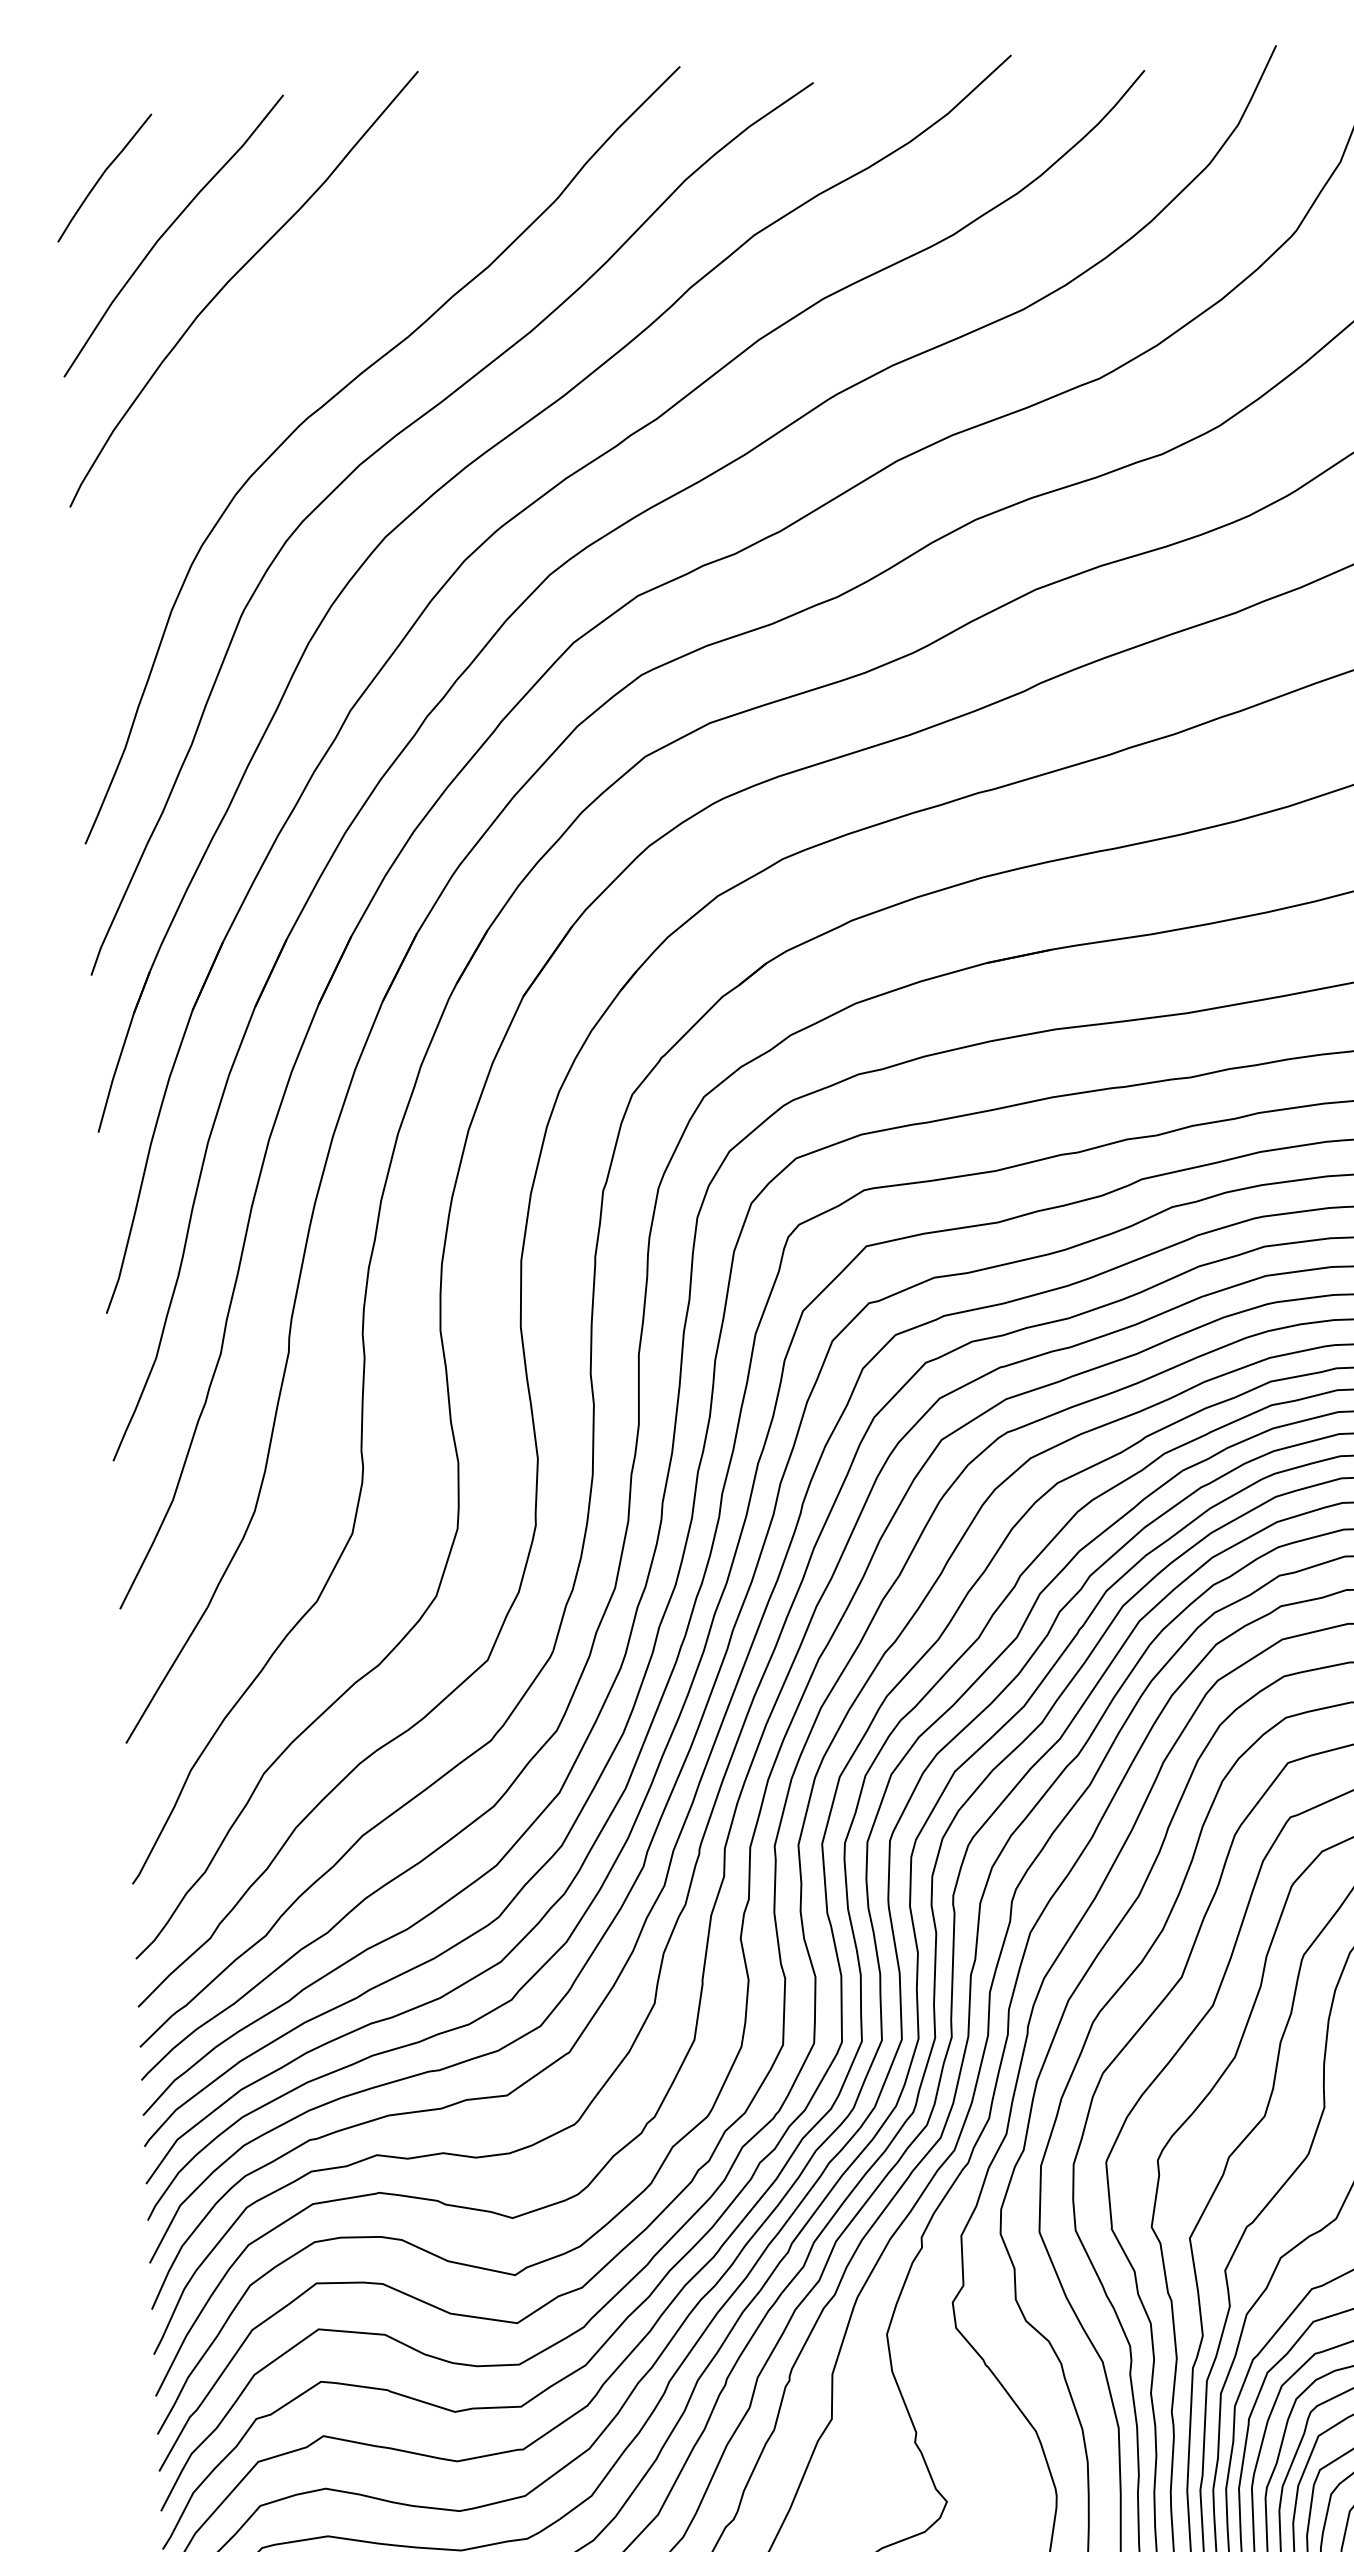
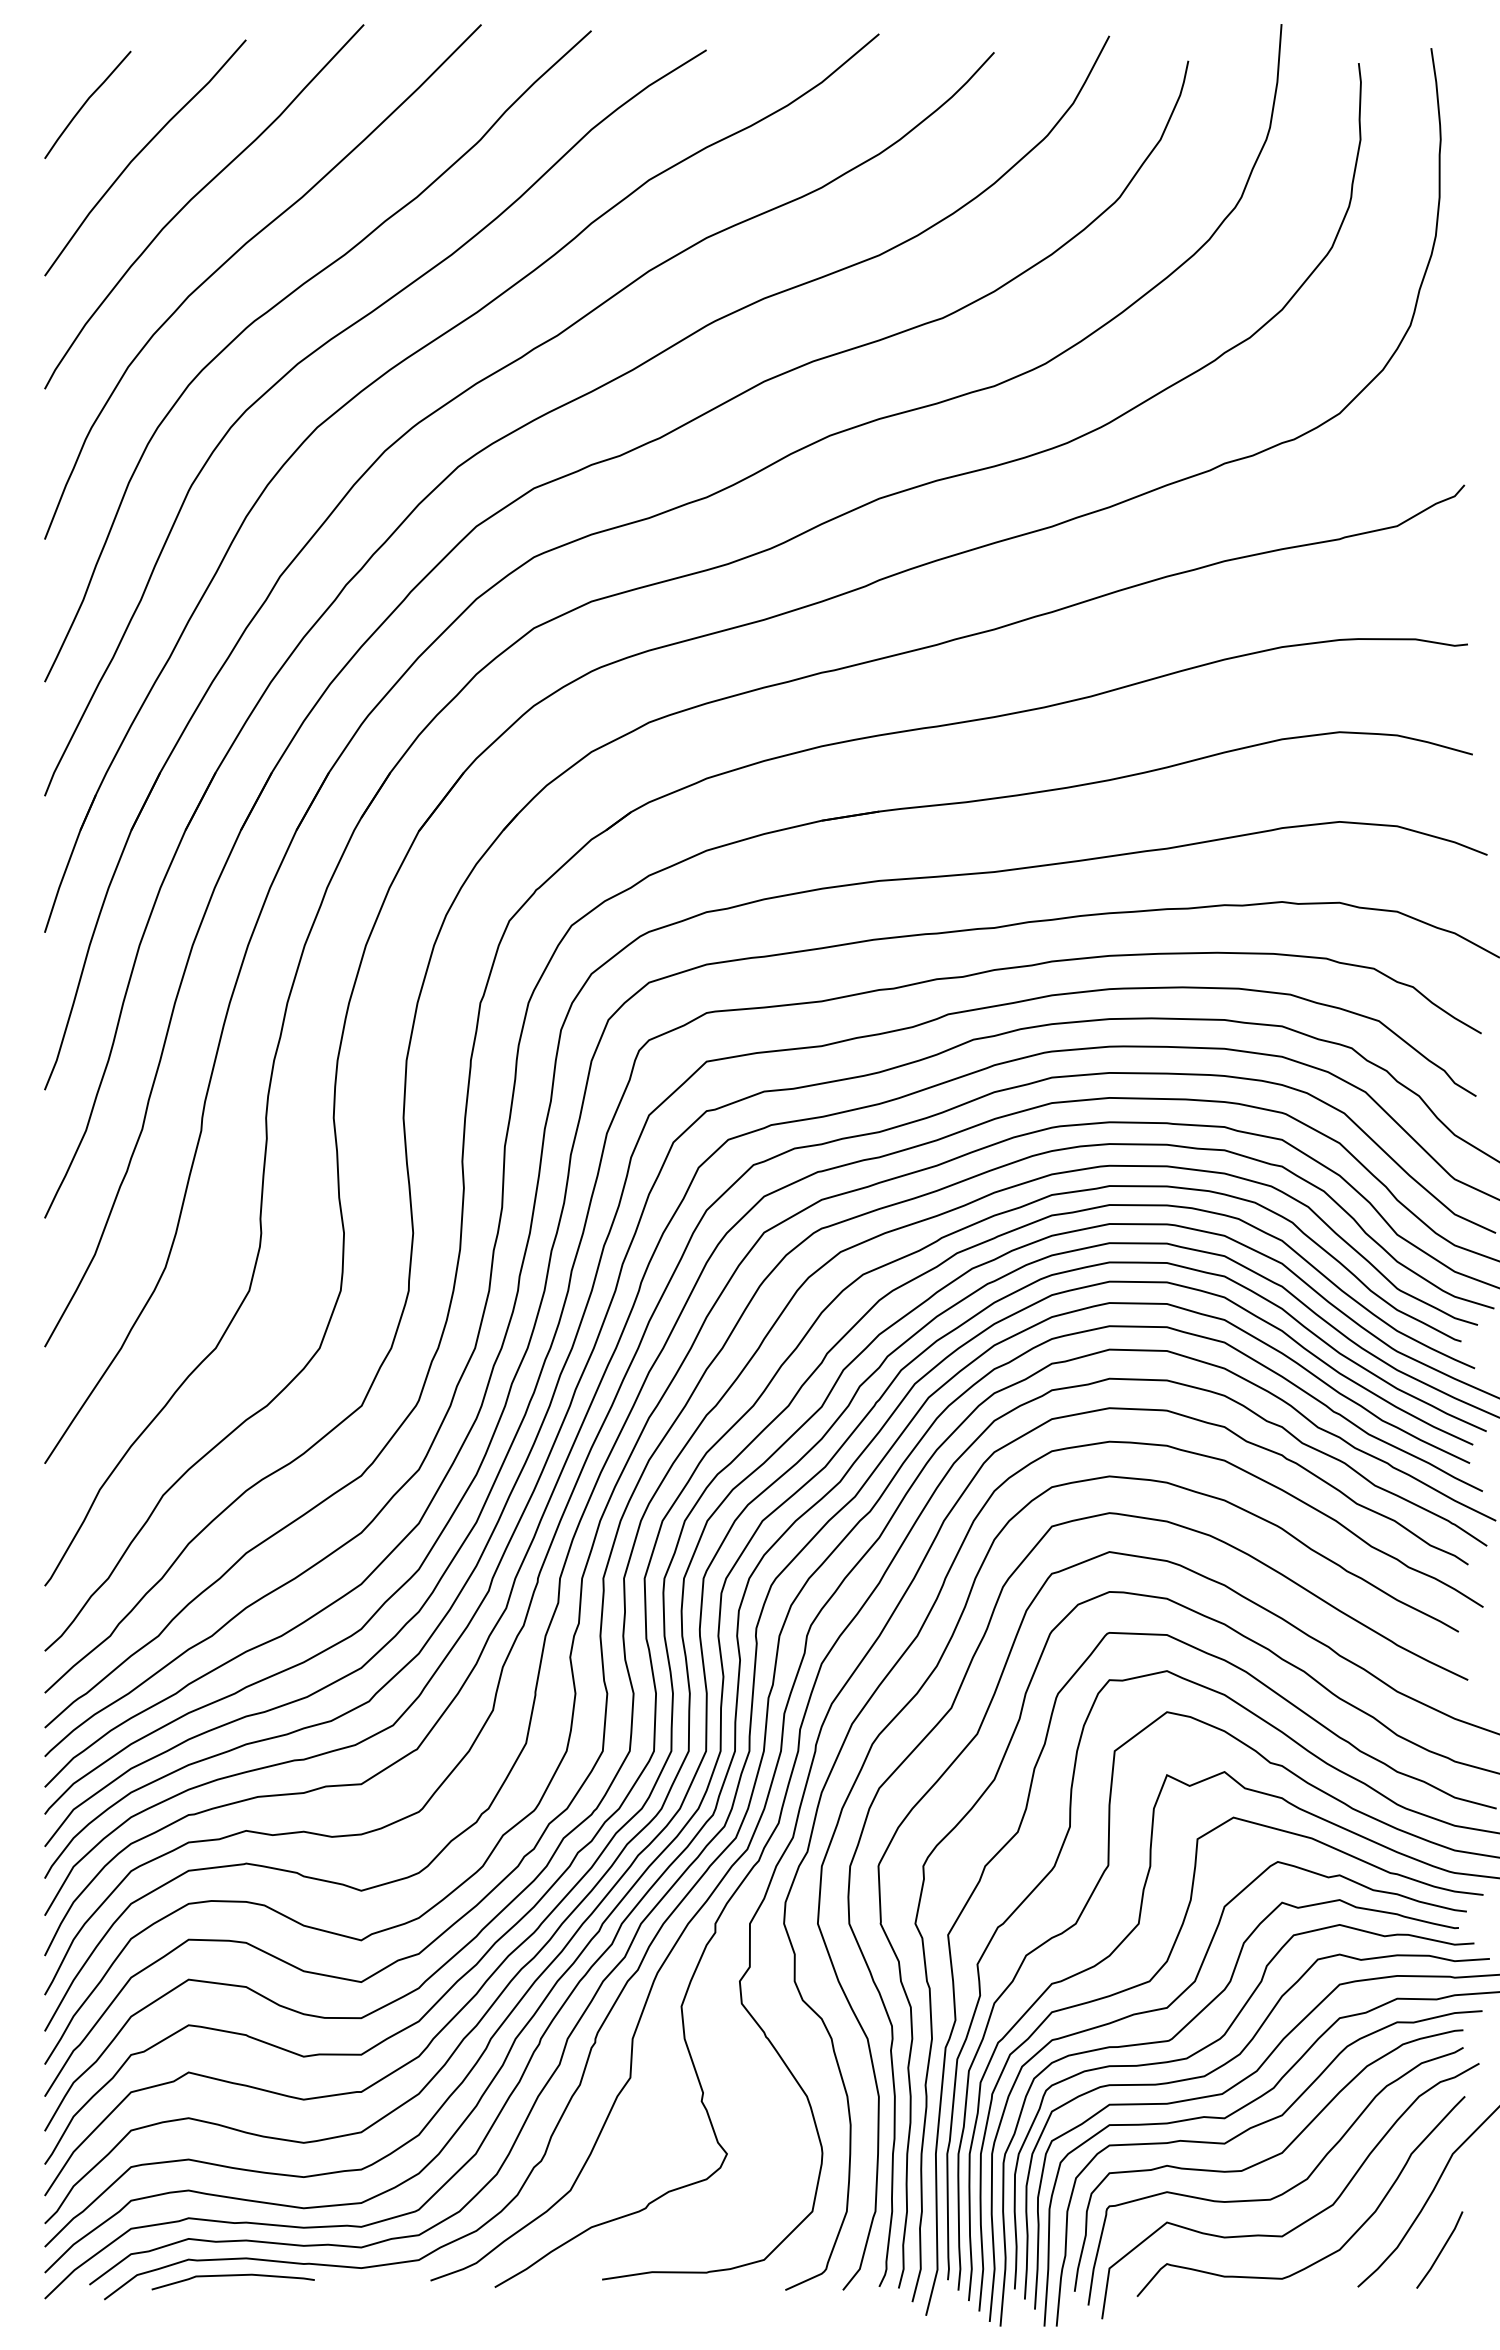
curve: (282, 342) -> (235, 254), added

